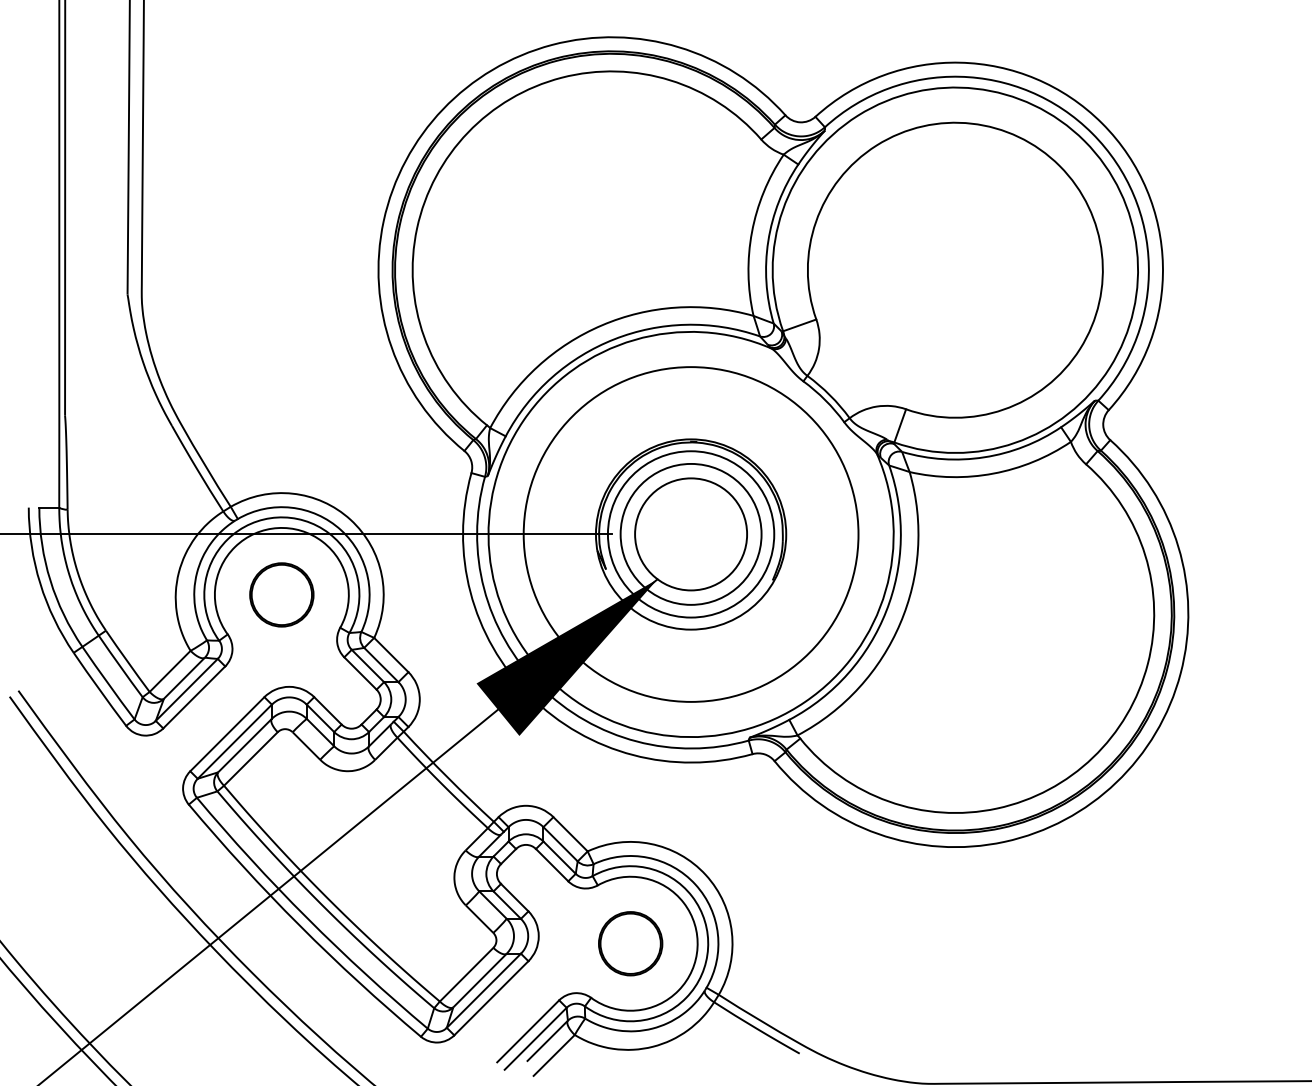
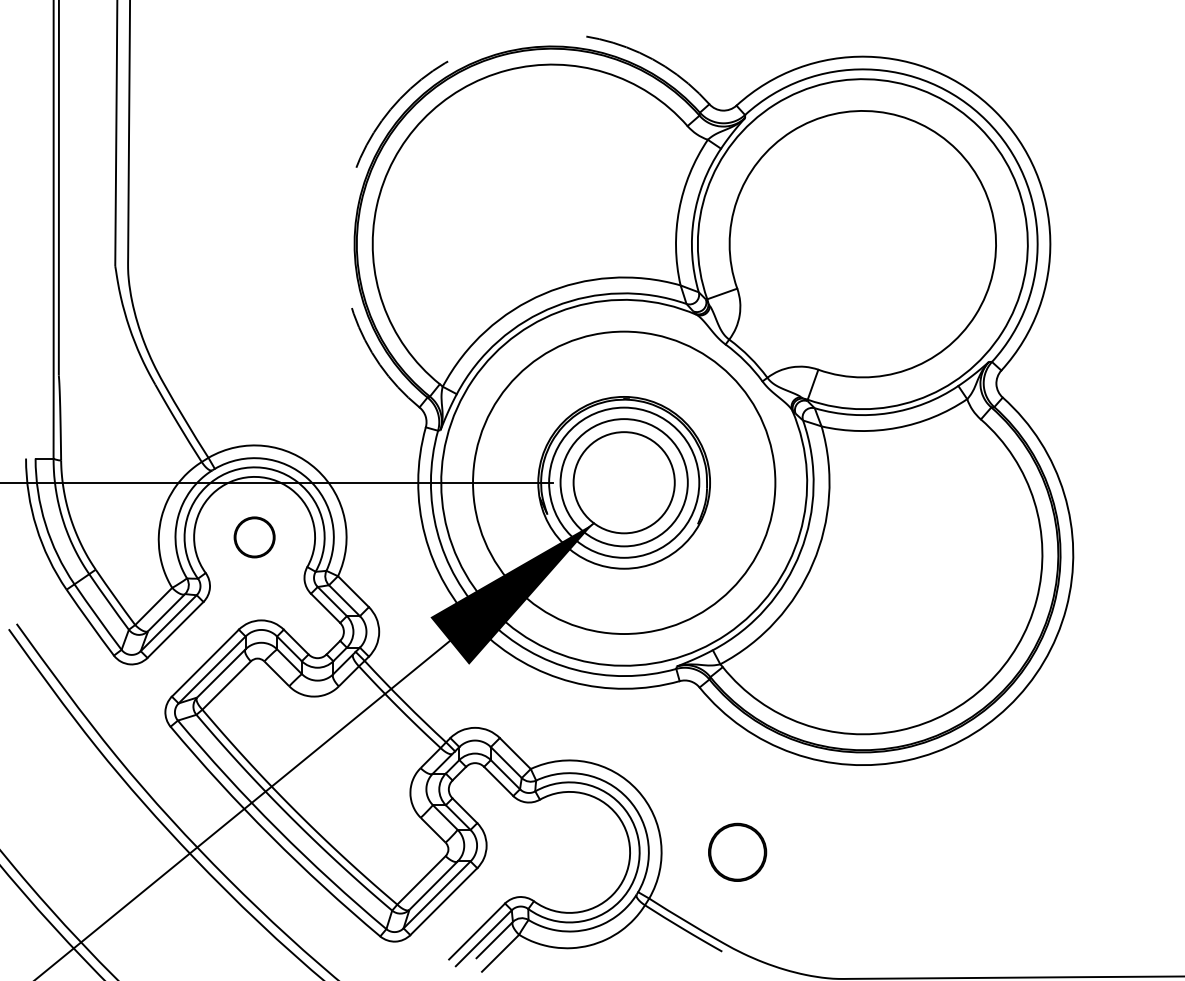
arc: (443, 109) -> (400, 99), solid -> dashed
circle: (281, 594) -> (254, 537), size x0.7
part: (630, 943) -> (737, 852), moved

